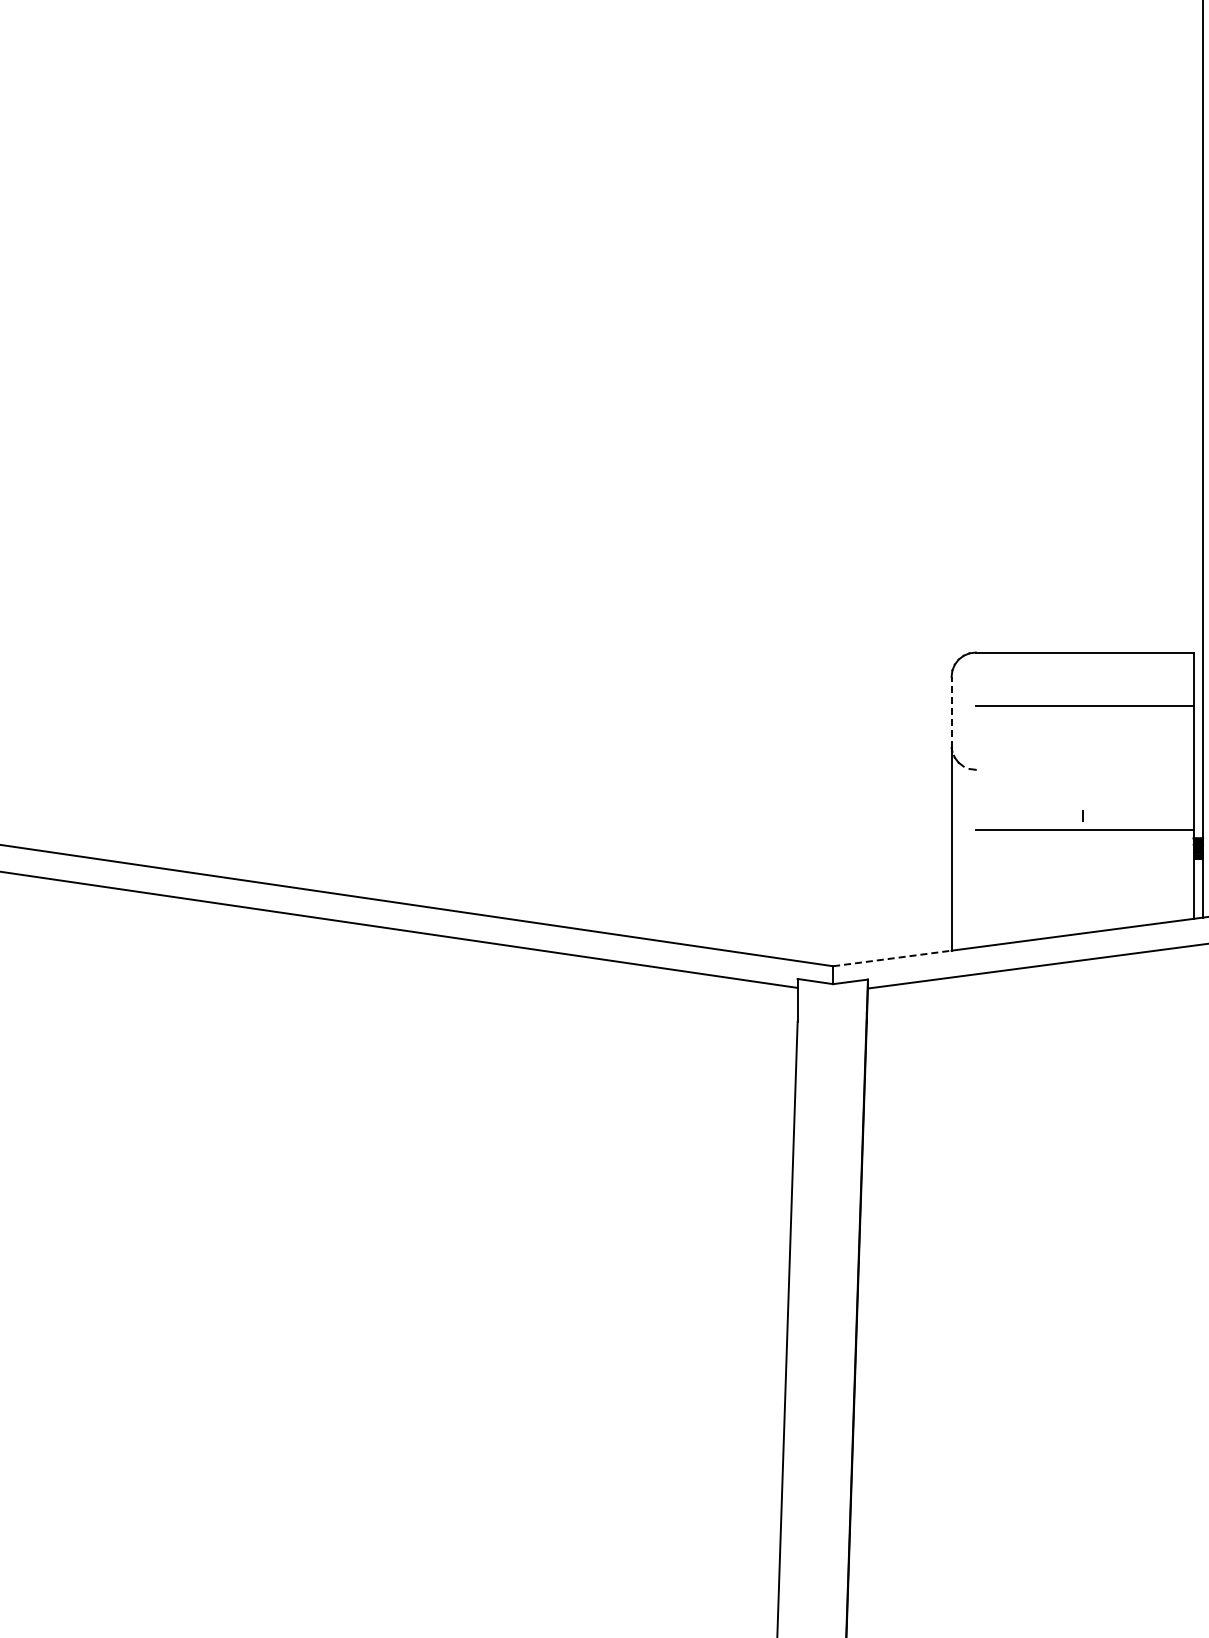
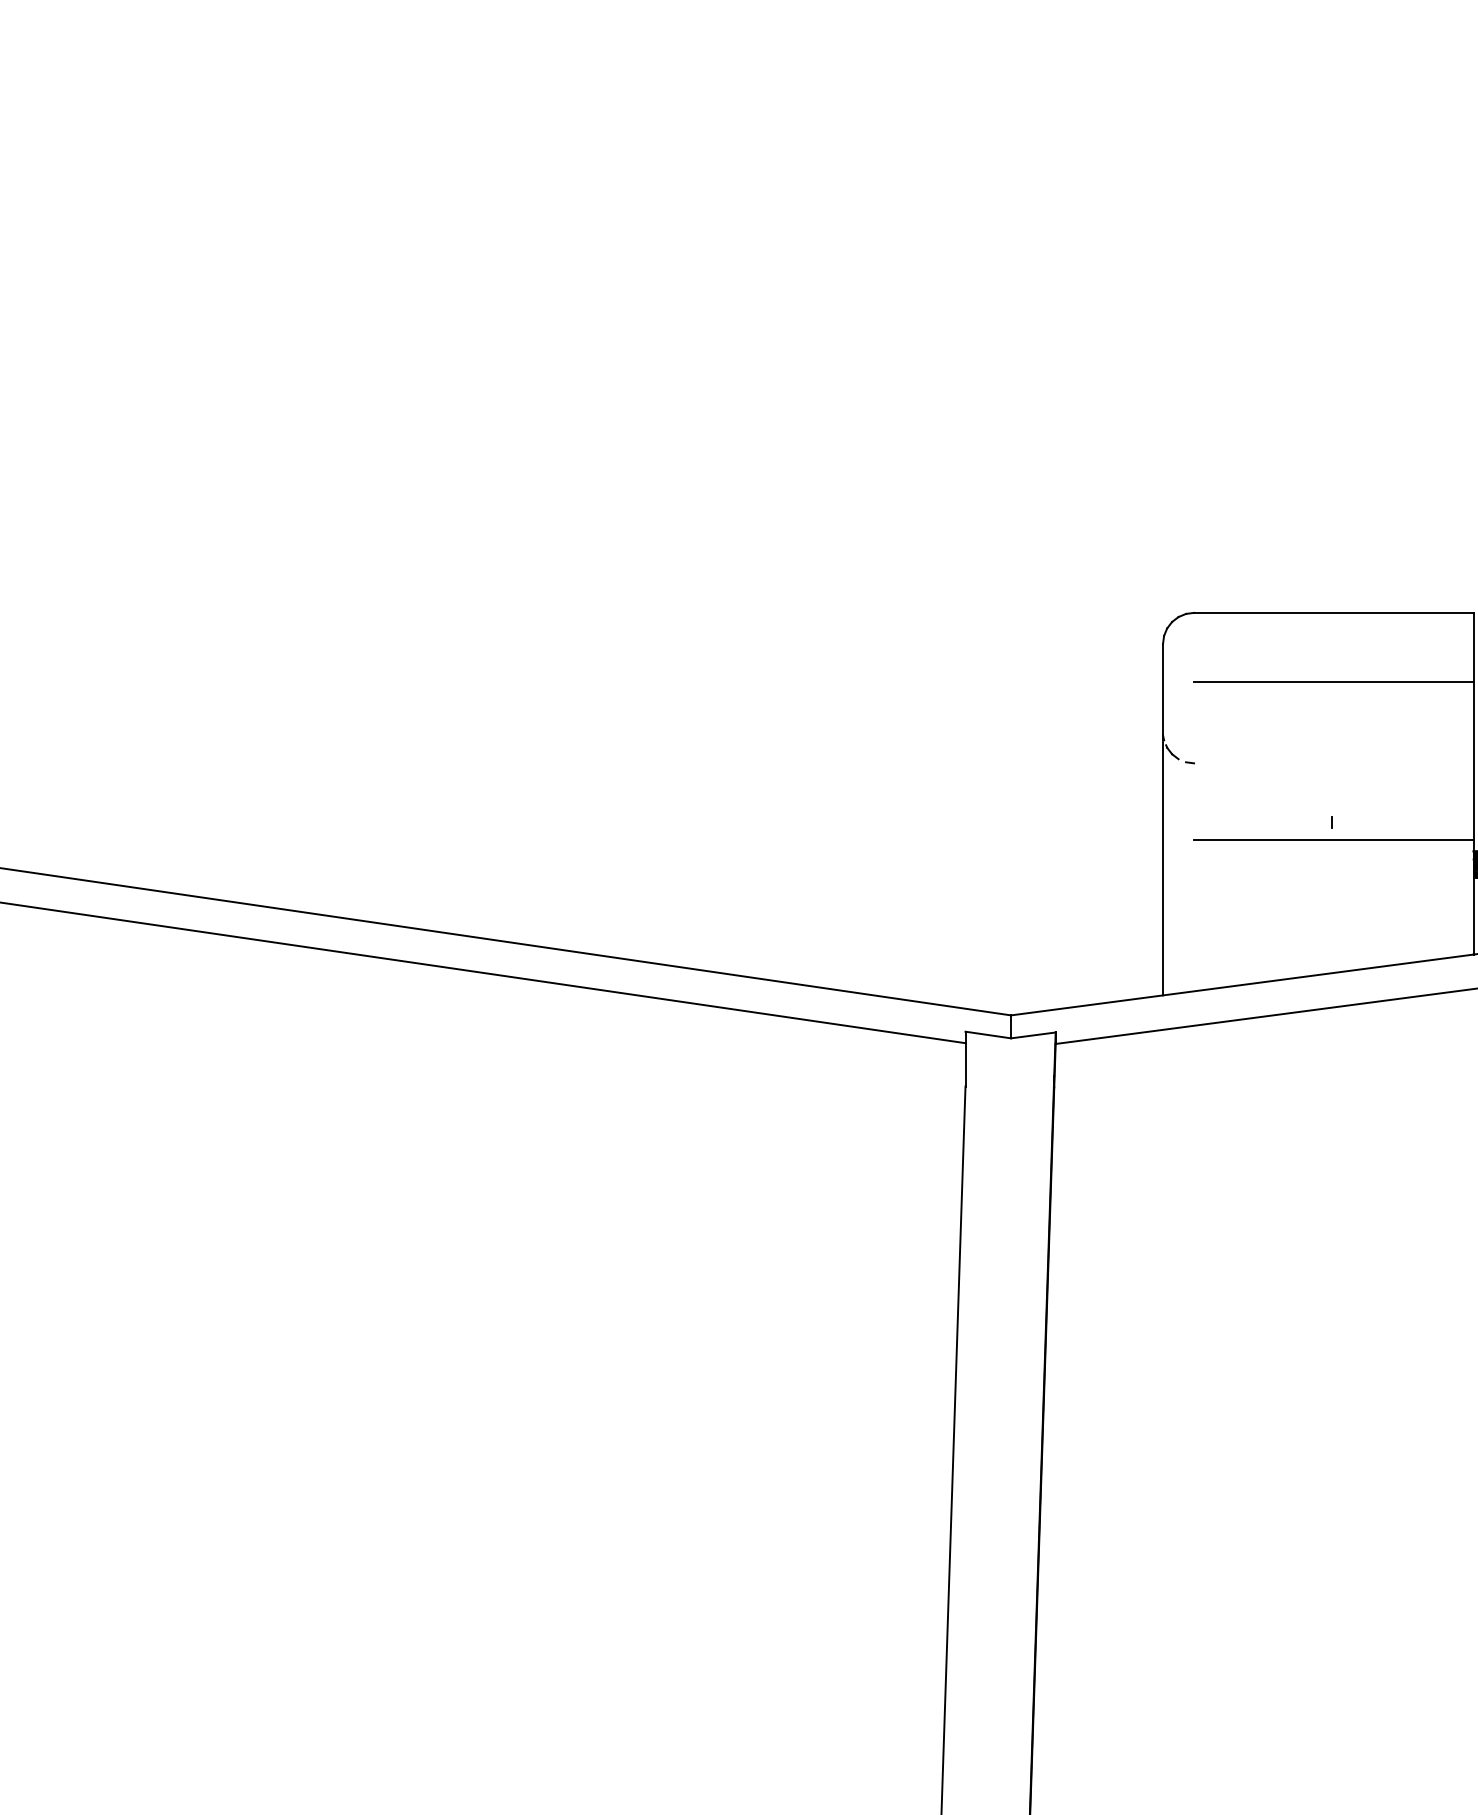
line: (951, 712) -> (1162, 689), dashed -> solid
line: (892, 958) -> (1087, 1005), dashed -> solid

